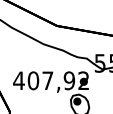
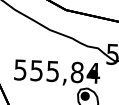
text: (51, 80) -> (57, 71), 407,92 -> 555,84

